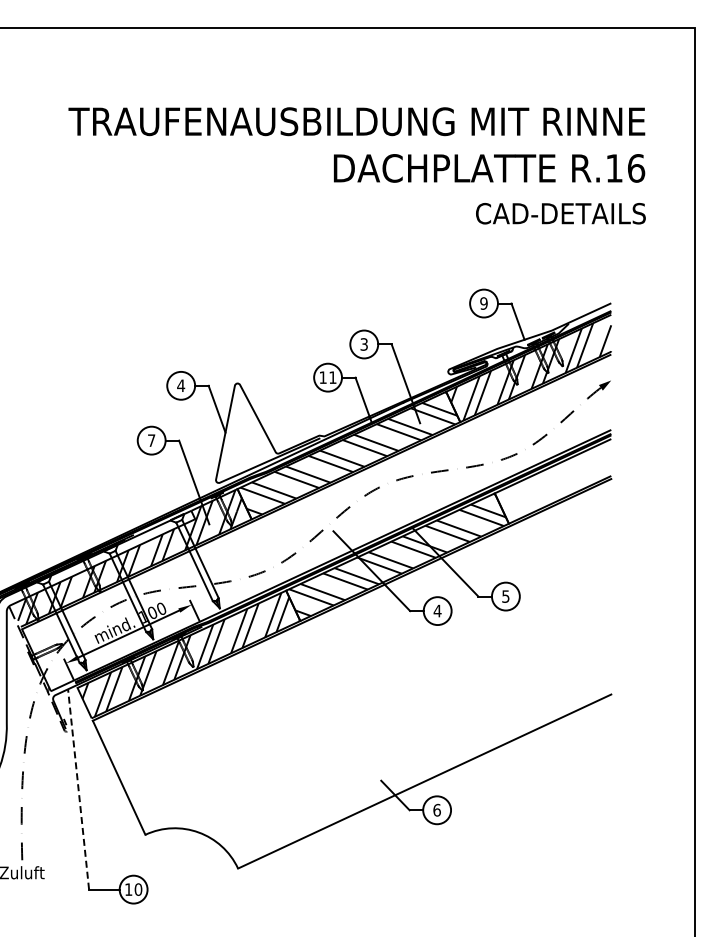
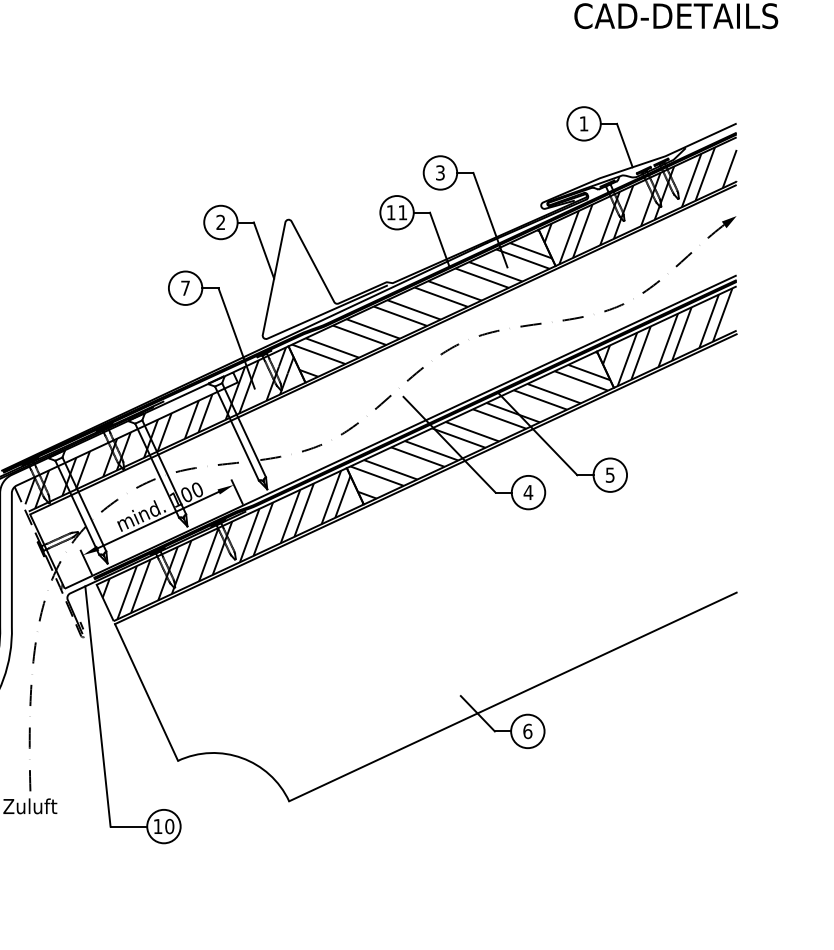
text: (483, 303) -> (583, 123), 9 -> 1
text: (181, 385) -> (221, 222), 4 -> 2
hatch: (553, 481) -> (667, 337), added
line: (78, 789) -> (97, 706), dashed -> solid

